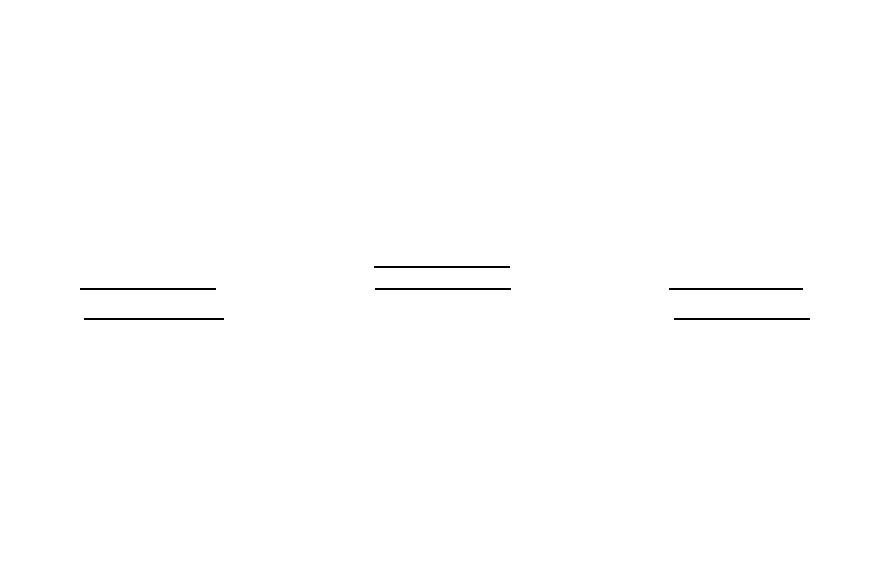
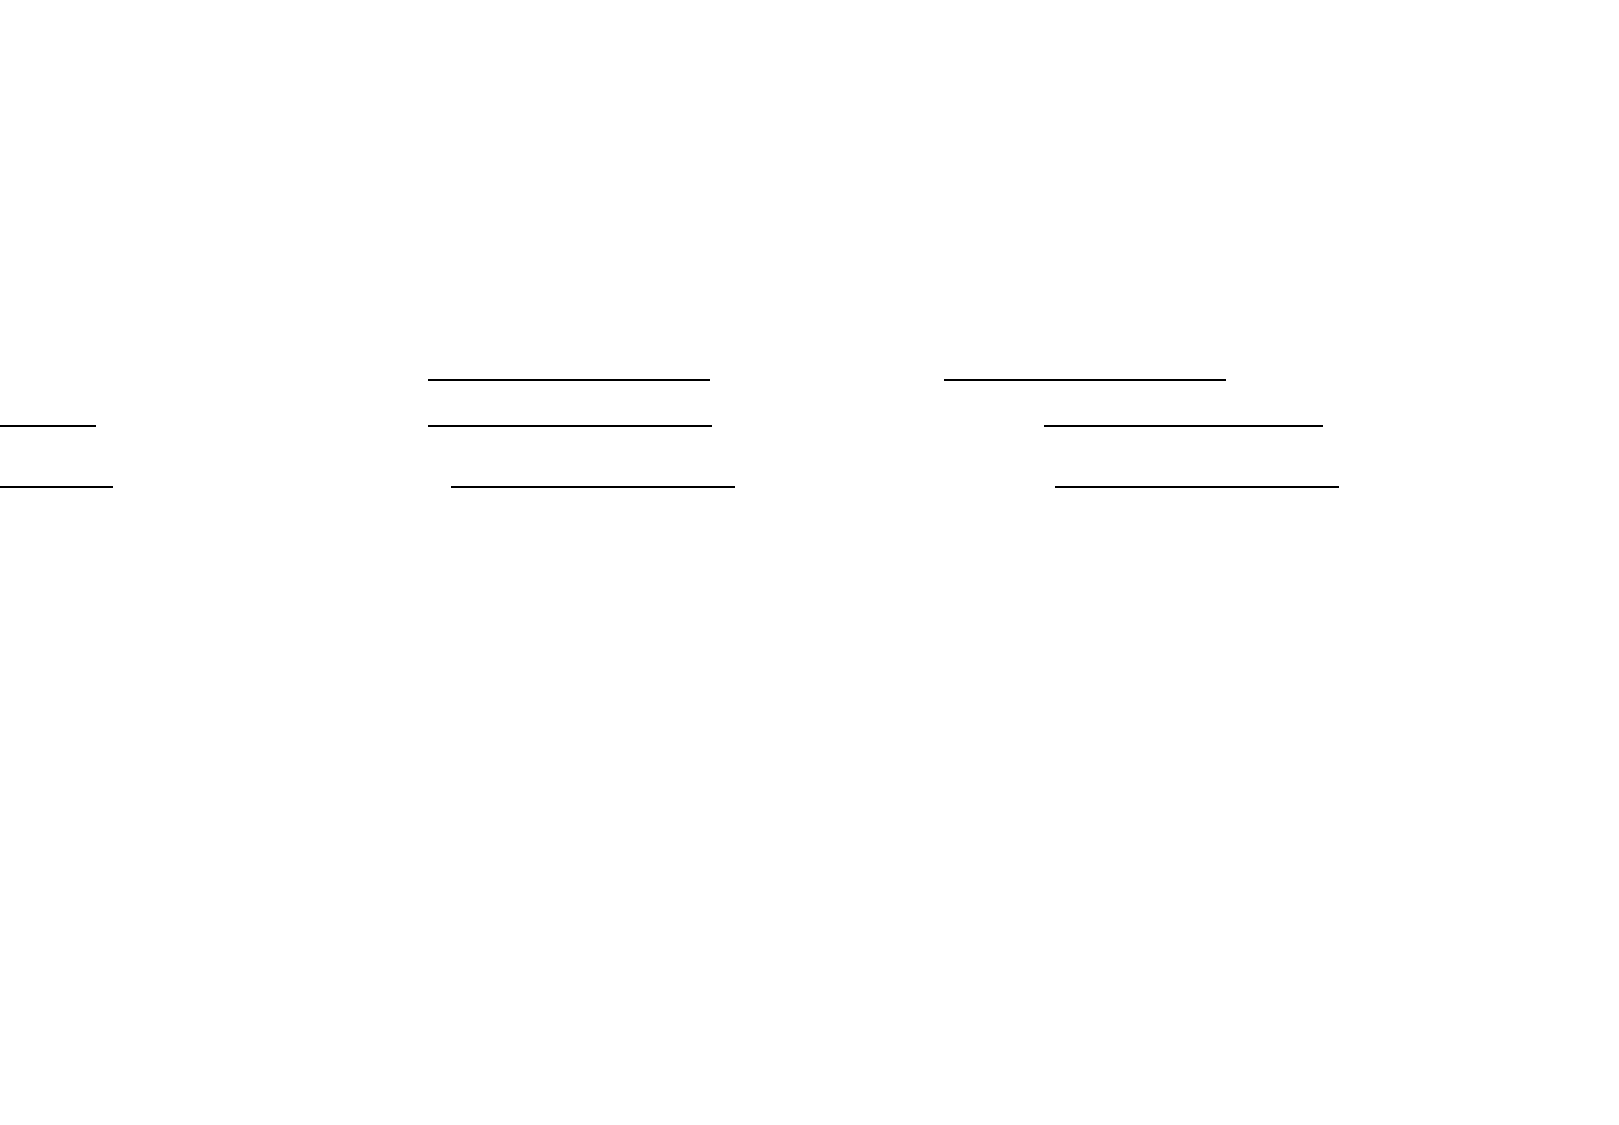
line: (688, 266) -> (1083, 378), added
line: (452, 318) -> (590, 486), added

